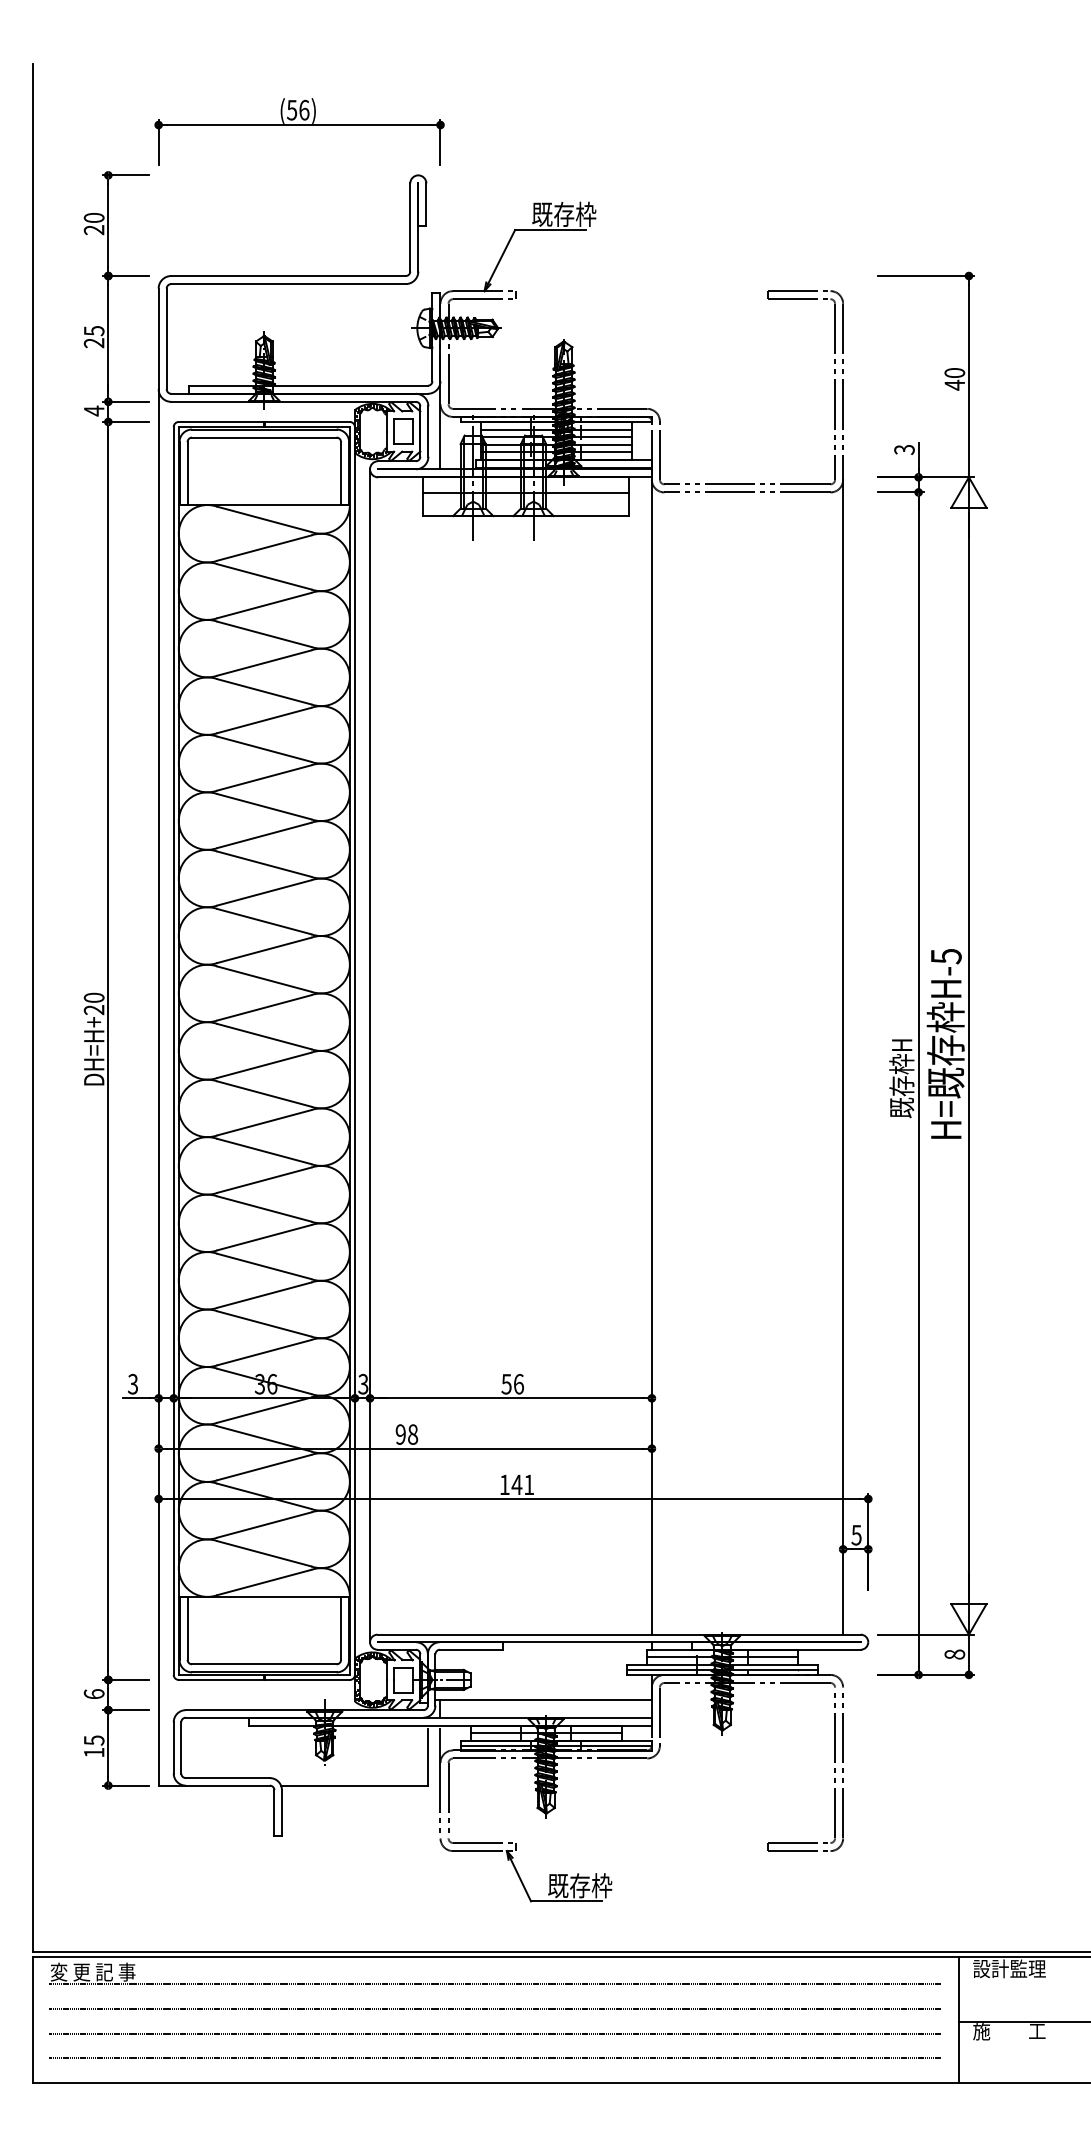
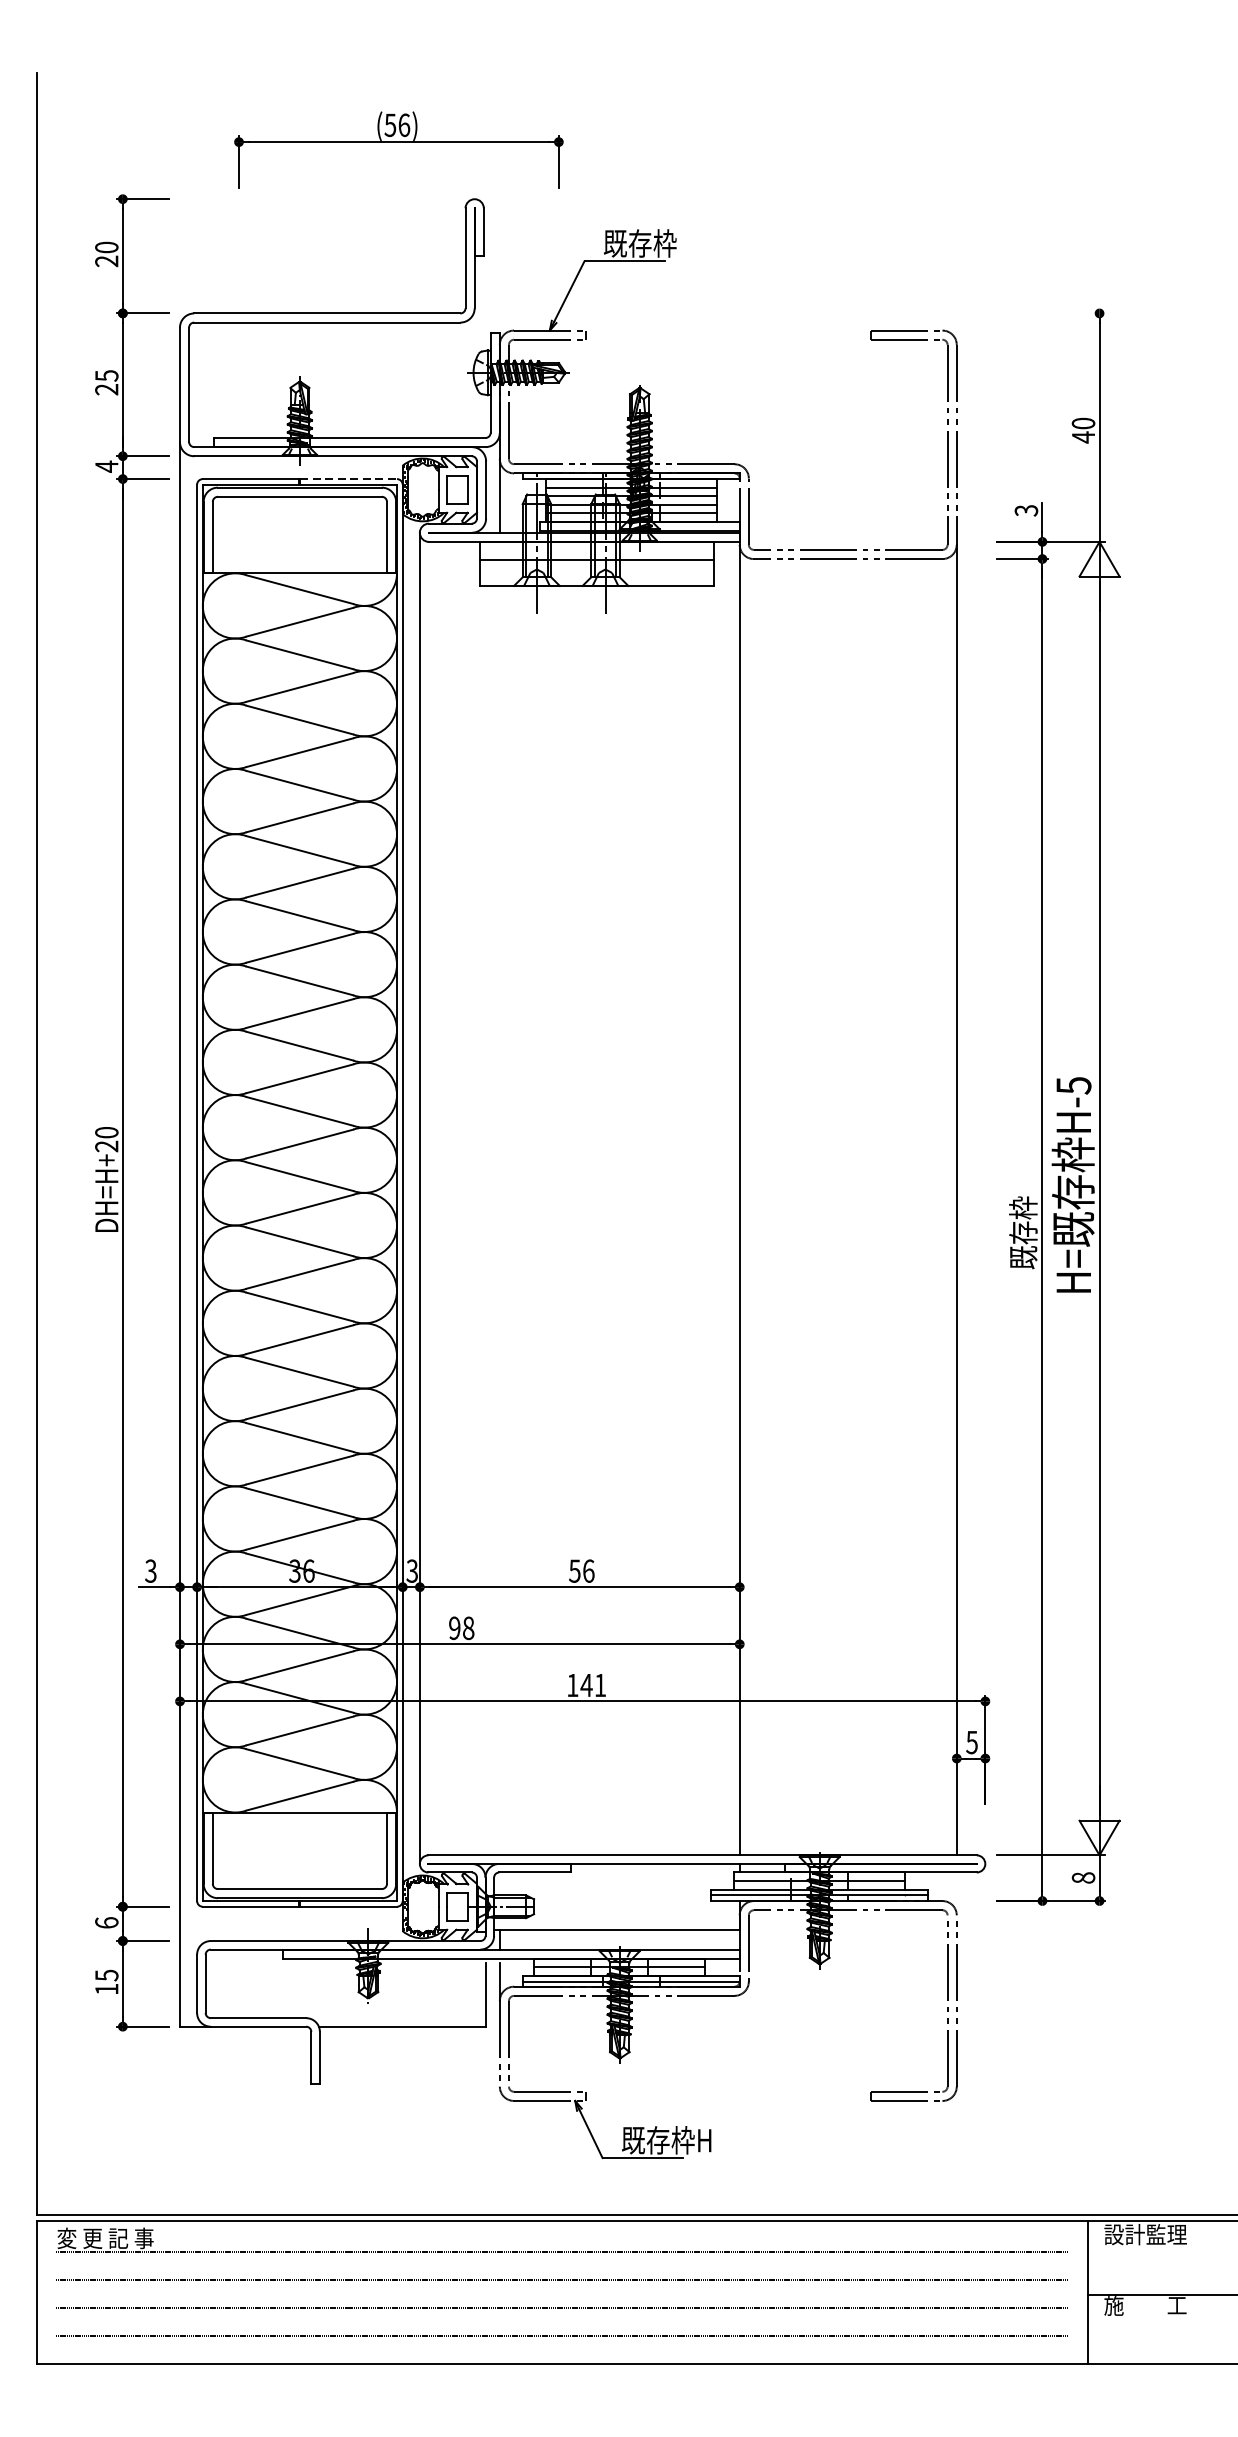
part: (299, 131) -> (398, 149), moved
line: (925, 276) -> (1050, 313), removed
line: (307, 421) -> (348, 478), solid -> dashed
text: (902, 1044) -> (1024, 1185), 既存枠H -> 既存枠
text: (620, 1886) -> (704, 2141), 既存枠 -> 既存枠H

